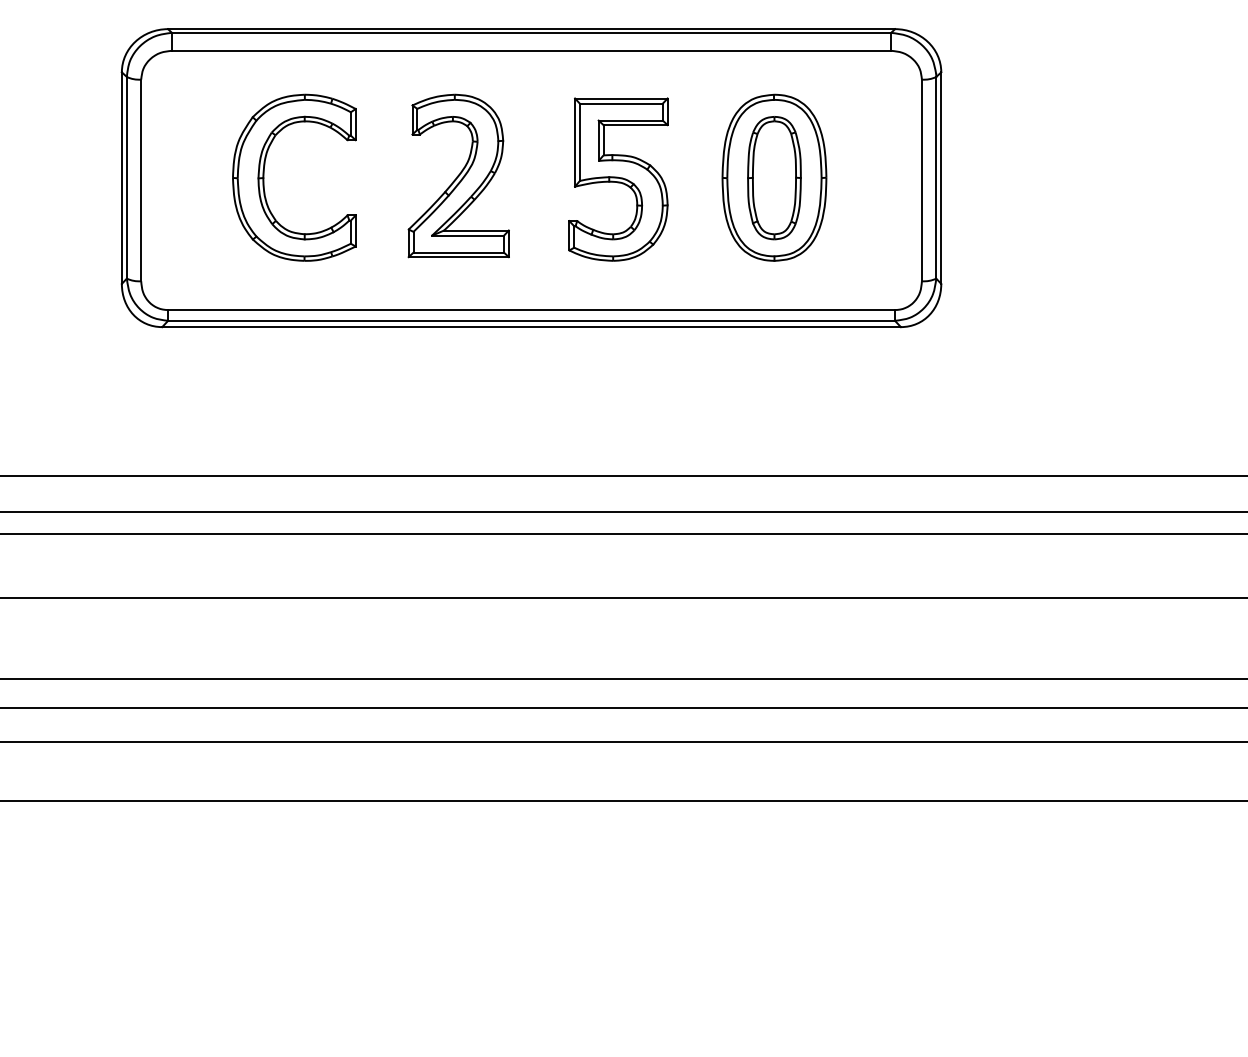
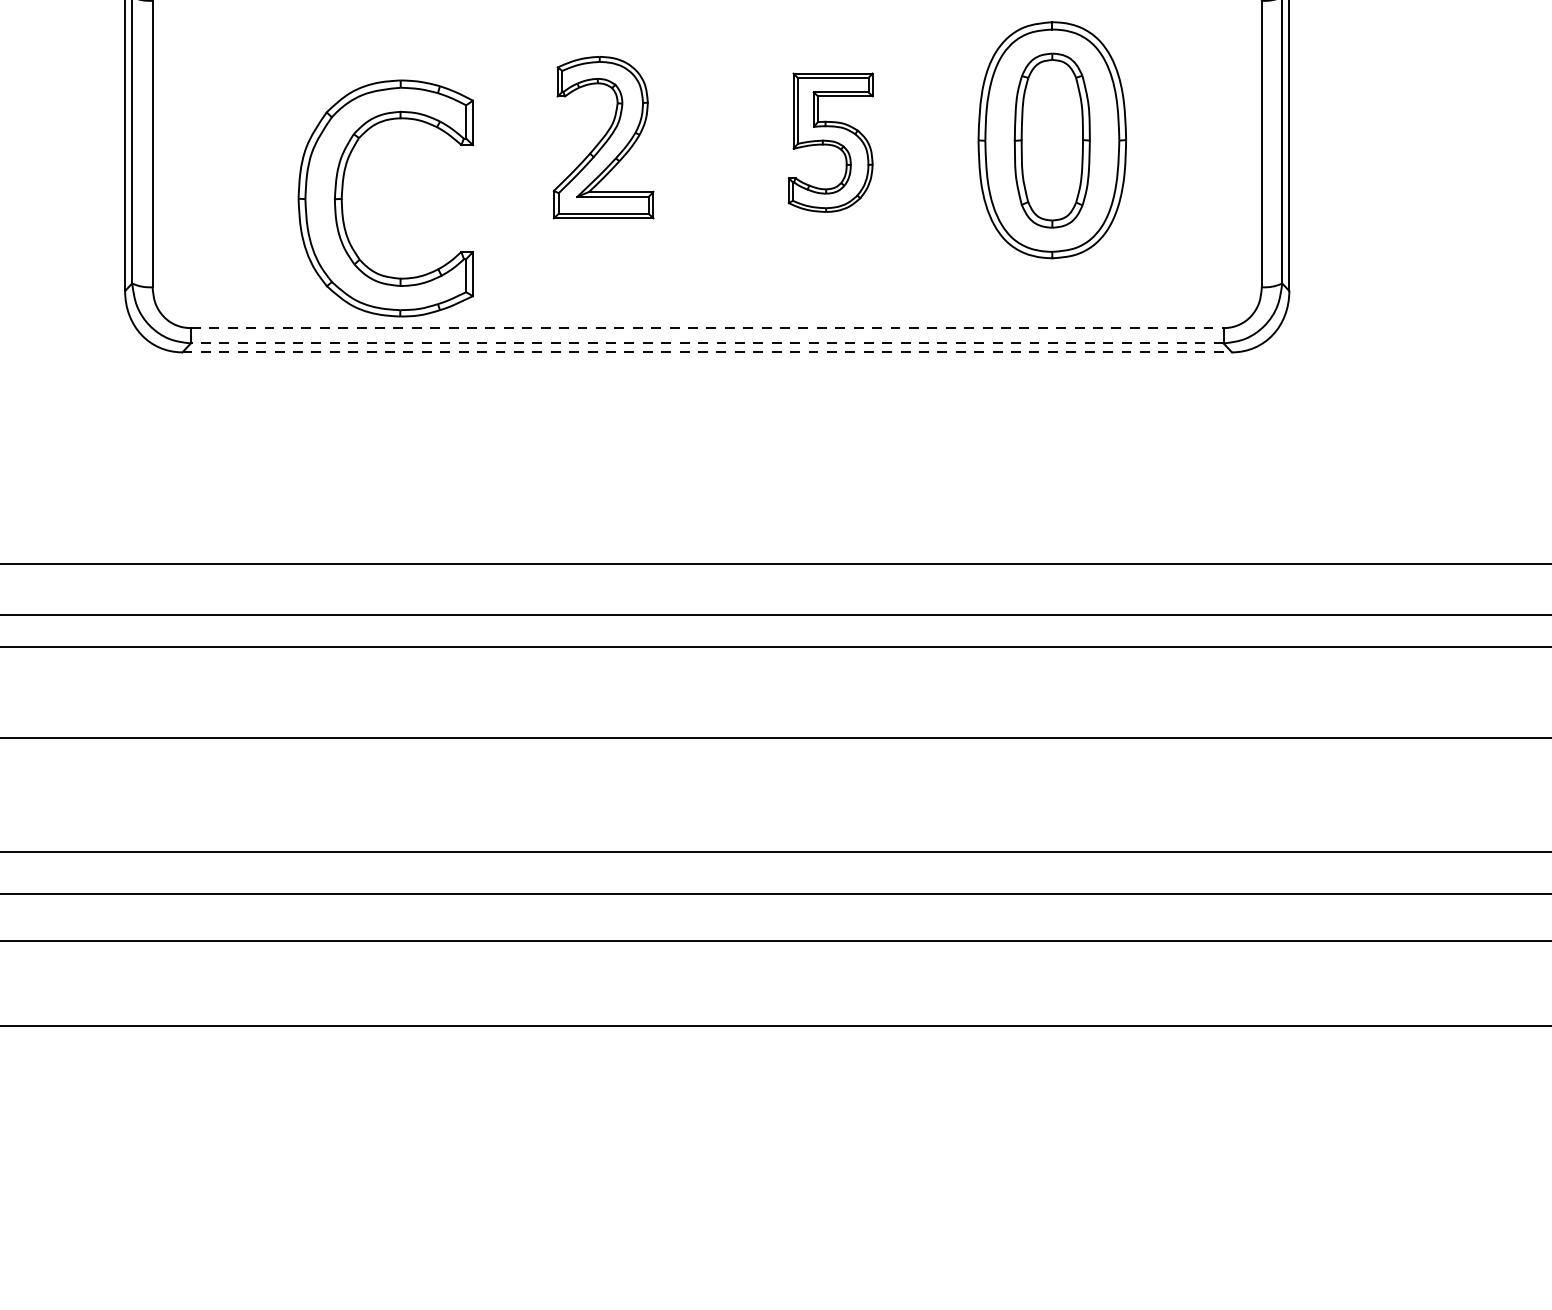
part: (458, 175) -> (603, 136), size x0.7
part: (264, 177) -> (343, 198), moved
part: (618, 179) -> (830, 142), size x0.6
line: (532, 310) -> (708, 328), solid -> dashed
line: (531, 320) -> (707, 342), solid -> dashed
line: (532, 327) -> (708, 352), solid -> dashed

